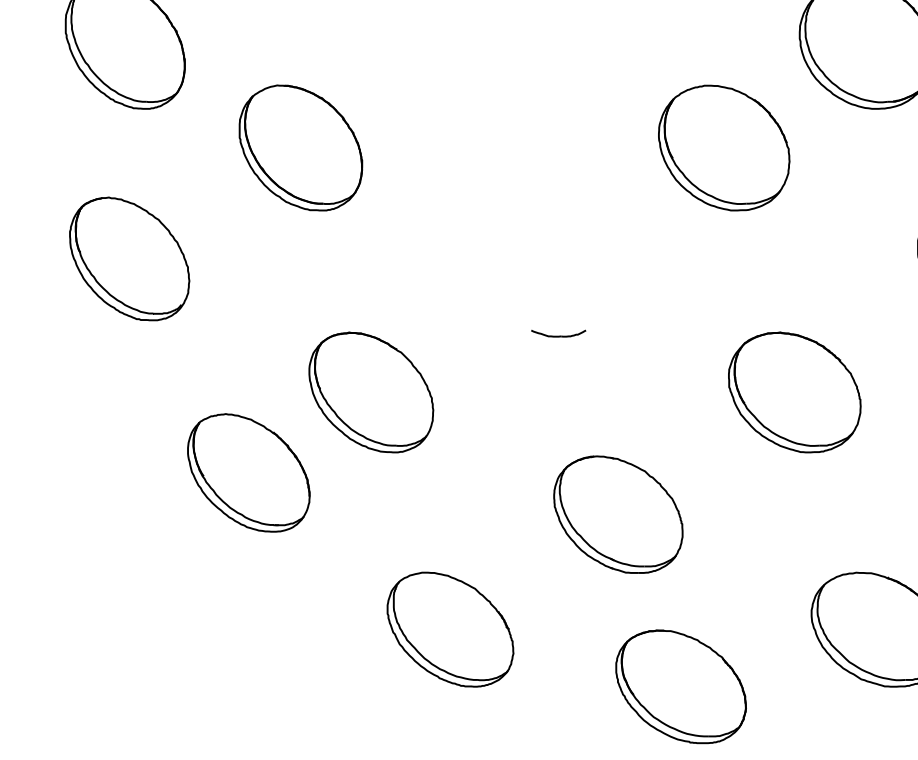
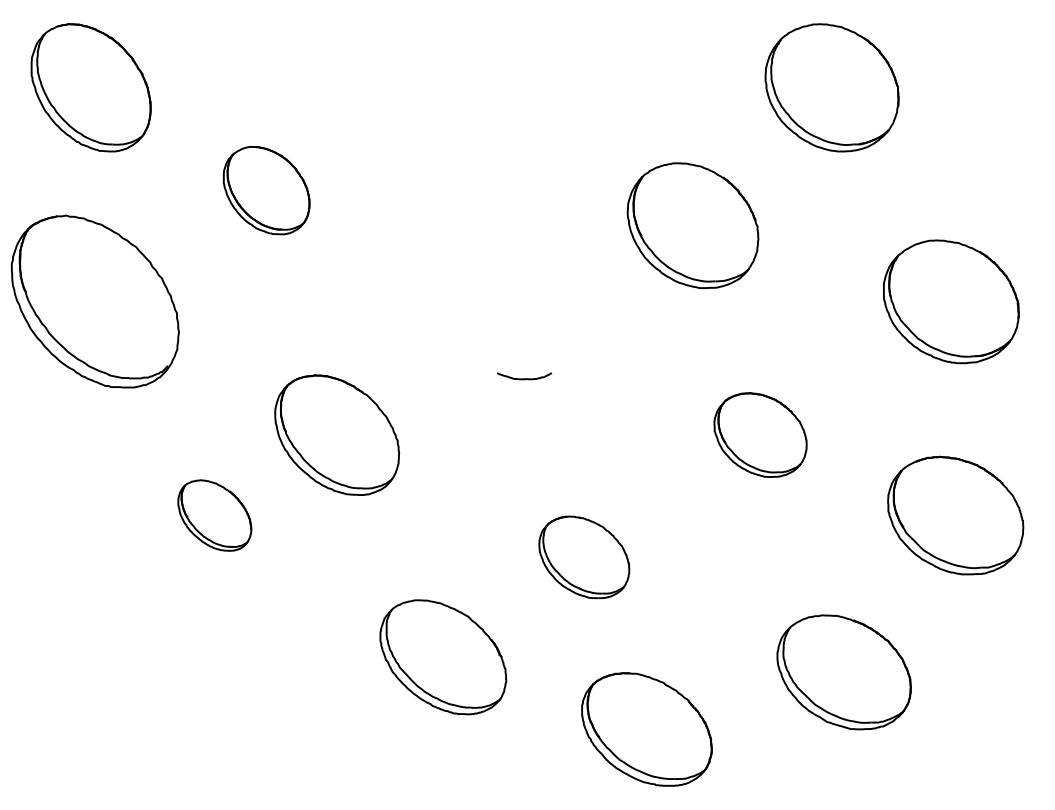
part: (300, 147) -> (266, 190), size x0.7
part: (723, 147) -> (692, 225), moved
part: (129, 258) -> (95, 301), size x1.4
part: (794, 391) -> (760, 434), size x0.7
part: (248, 472) -> (214, 515), size x0.6
part: (618, 514) -> (584, 557), size x0.7
part: (450, 629) -> (443, 657), moved

